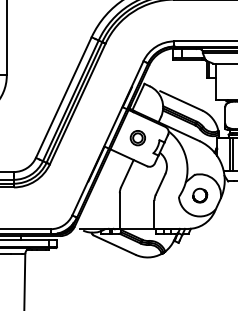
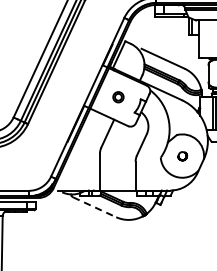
part: (137, 138) -> (118, 97), size x0.7
part: (200, 195) -> (182, 156), size x0.6
line: (115, 245) -> (95, 207), solid -> dashed

